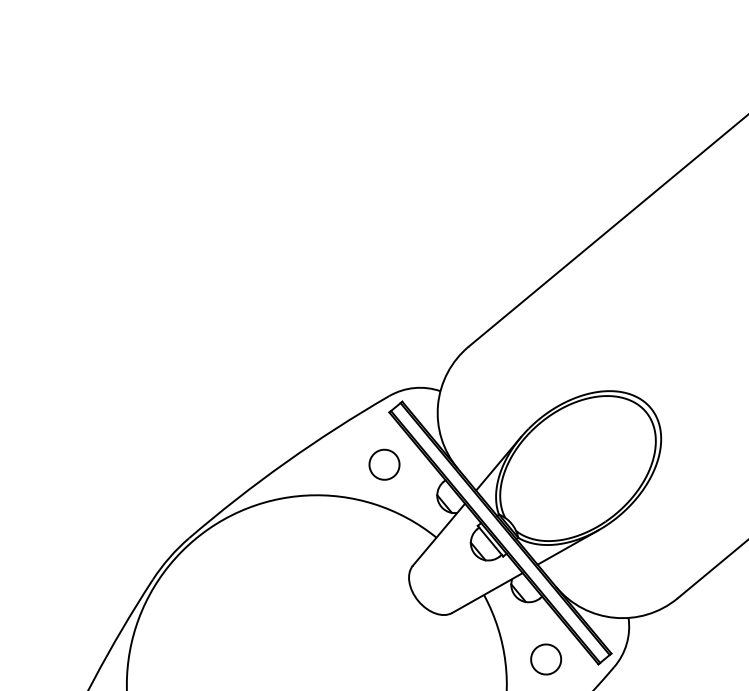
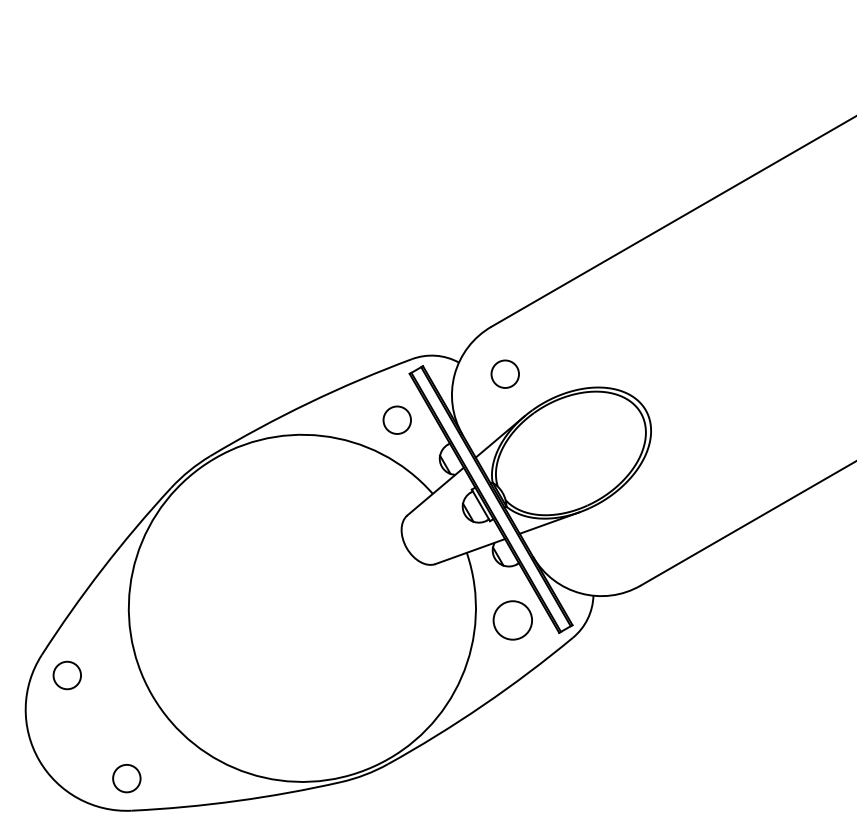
circle: (491, 394) -> (504, 373), added
circle: (545, 659) -> (512, 620), size x1.4

